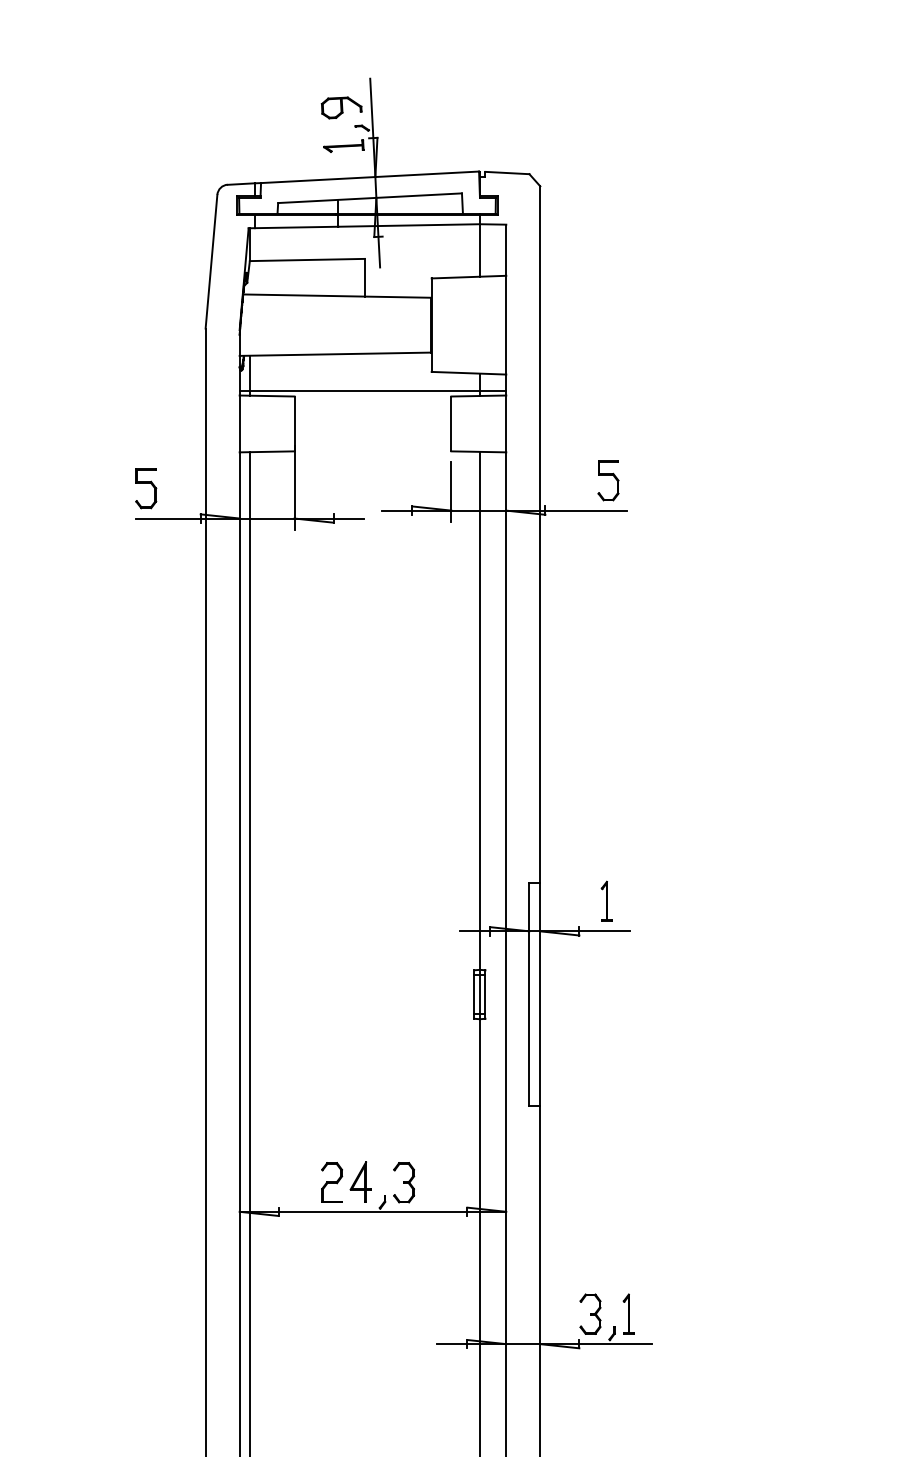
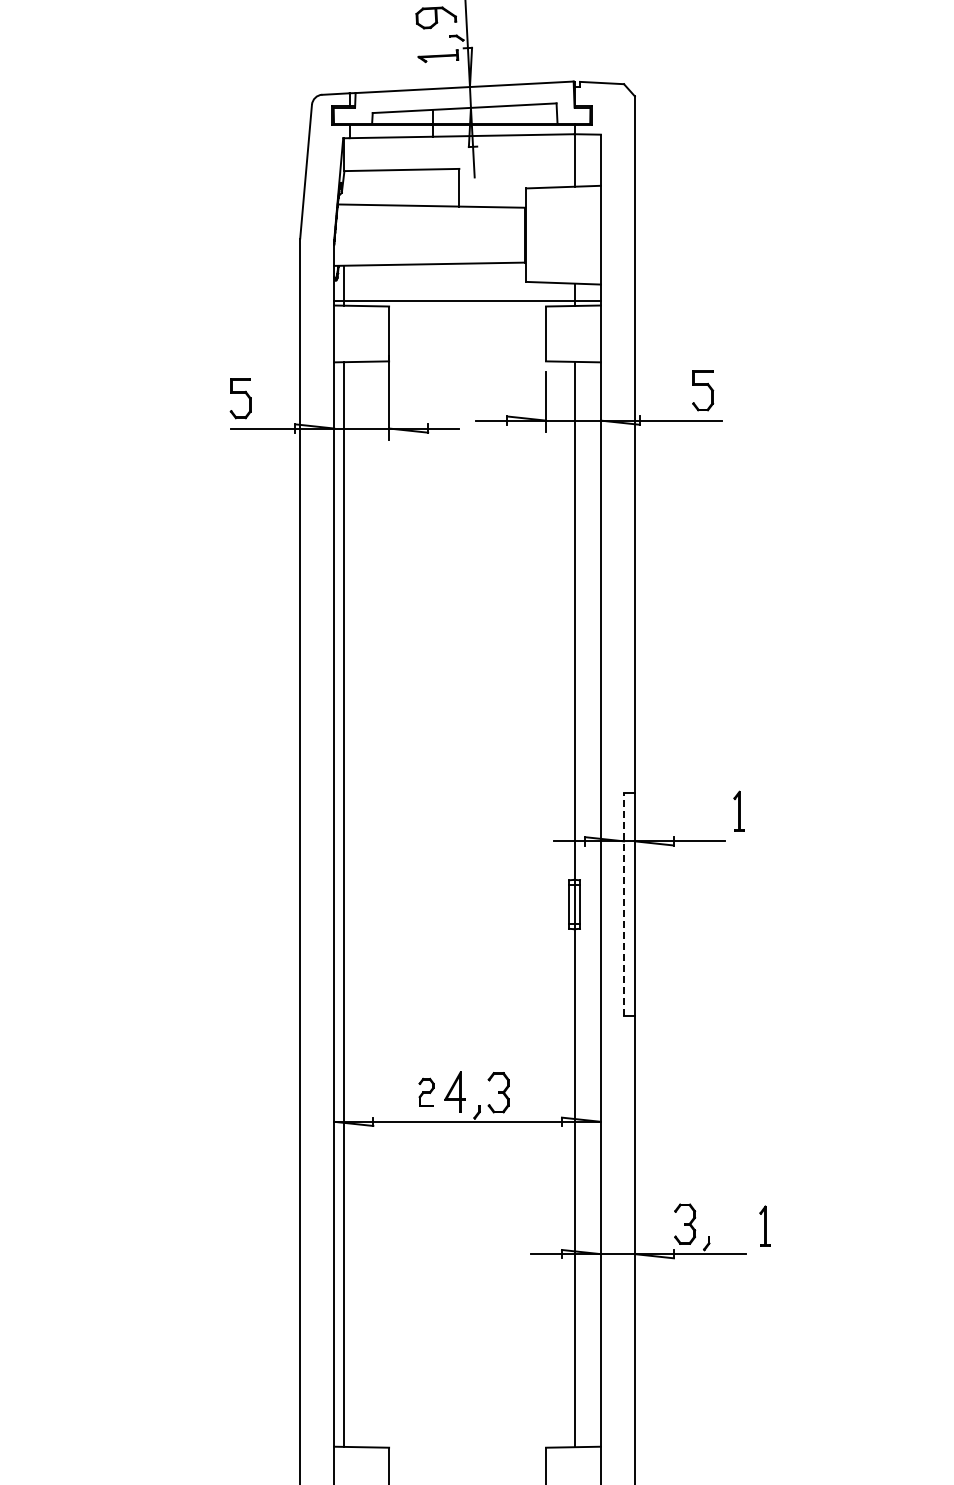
part: (605, 900) -> (738, 810), moved
line: (528, 994) -> (623, 904), solid -> dashed
part: (331, 1182) -> (426, 1092), size x0.7
part: (627, 1313) -> (764, 1225), moved

